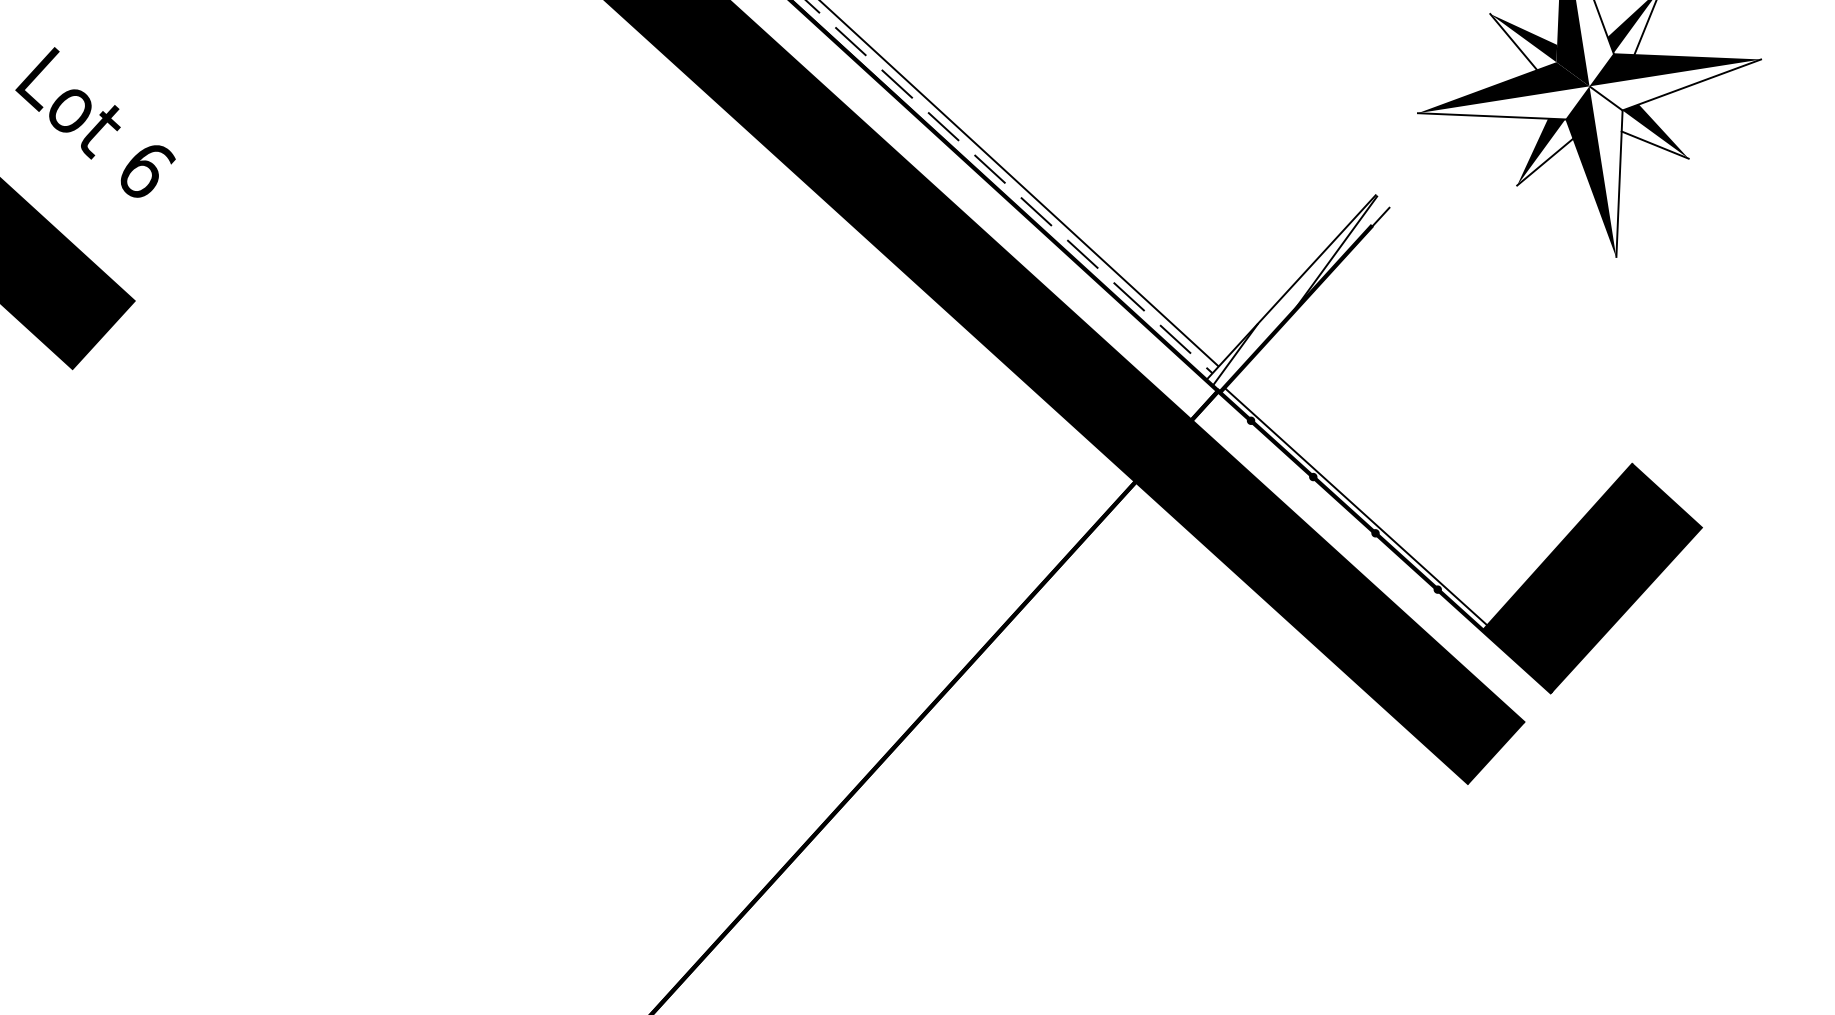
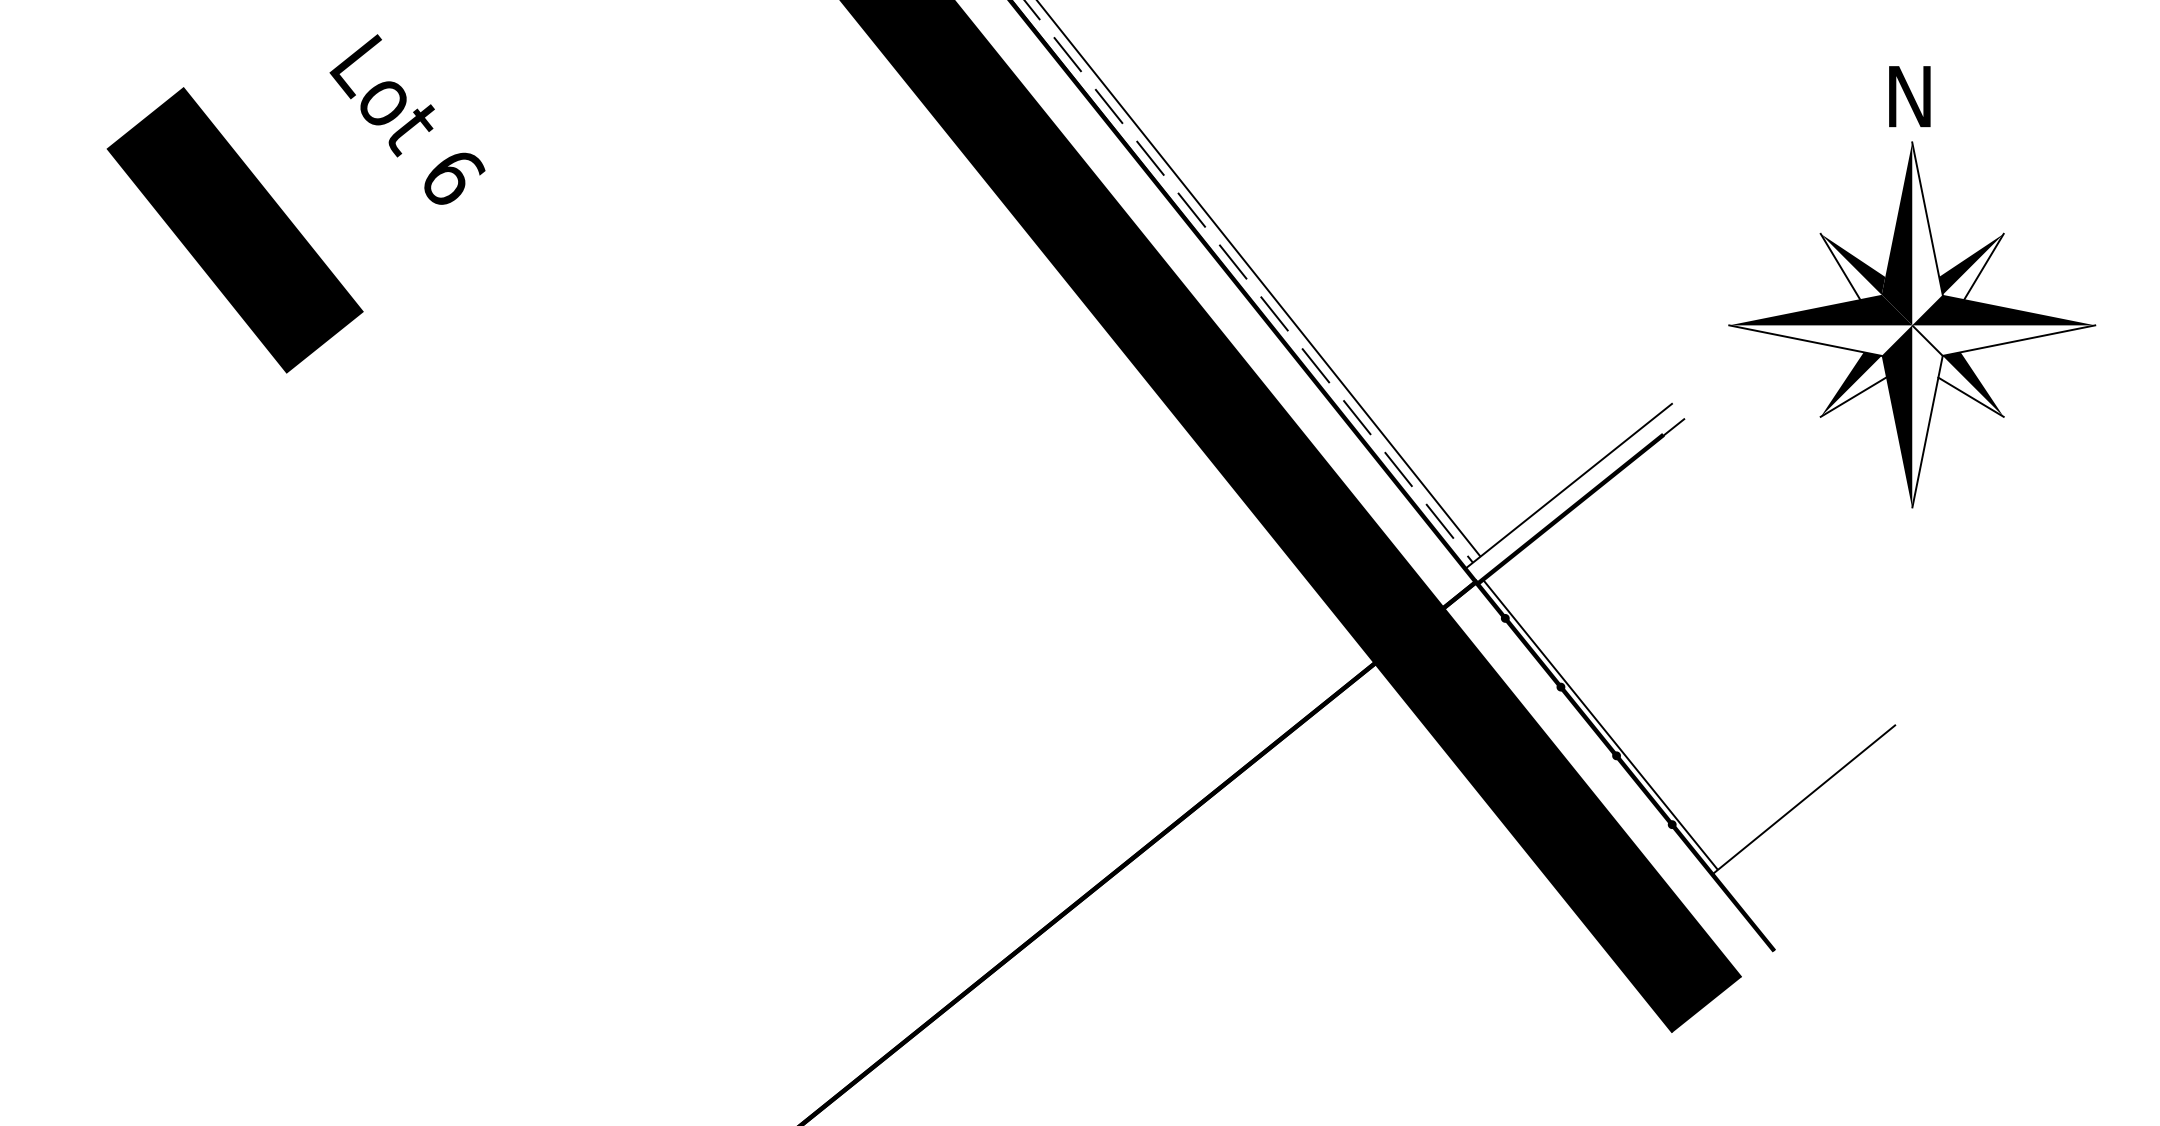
text: (95, 122) -> (407, 119), moved
hatch: (1295, 290) -> (1572, 489), removed
fill: (1592, 577) -> (1835, 837), removed

